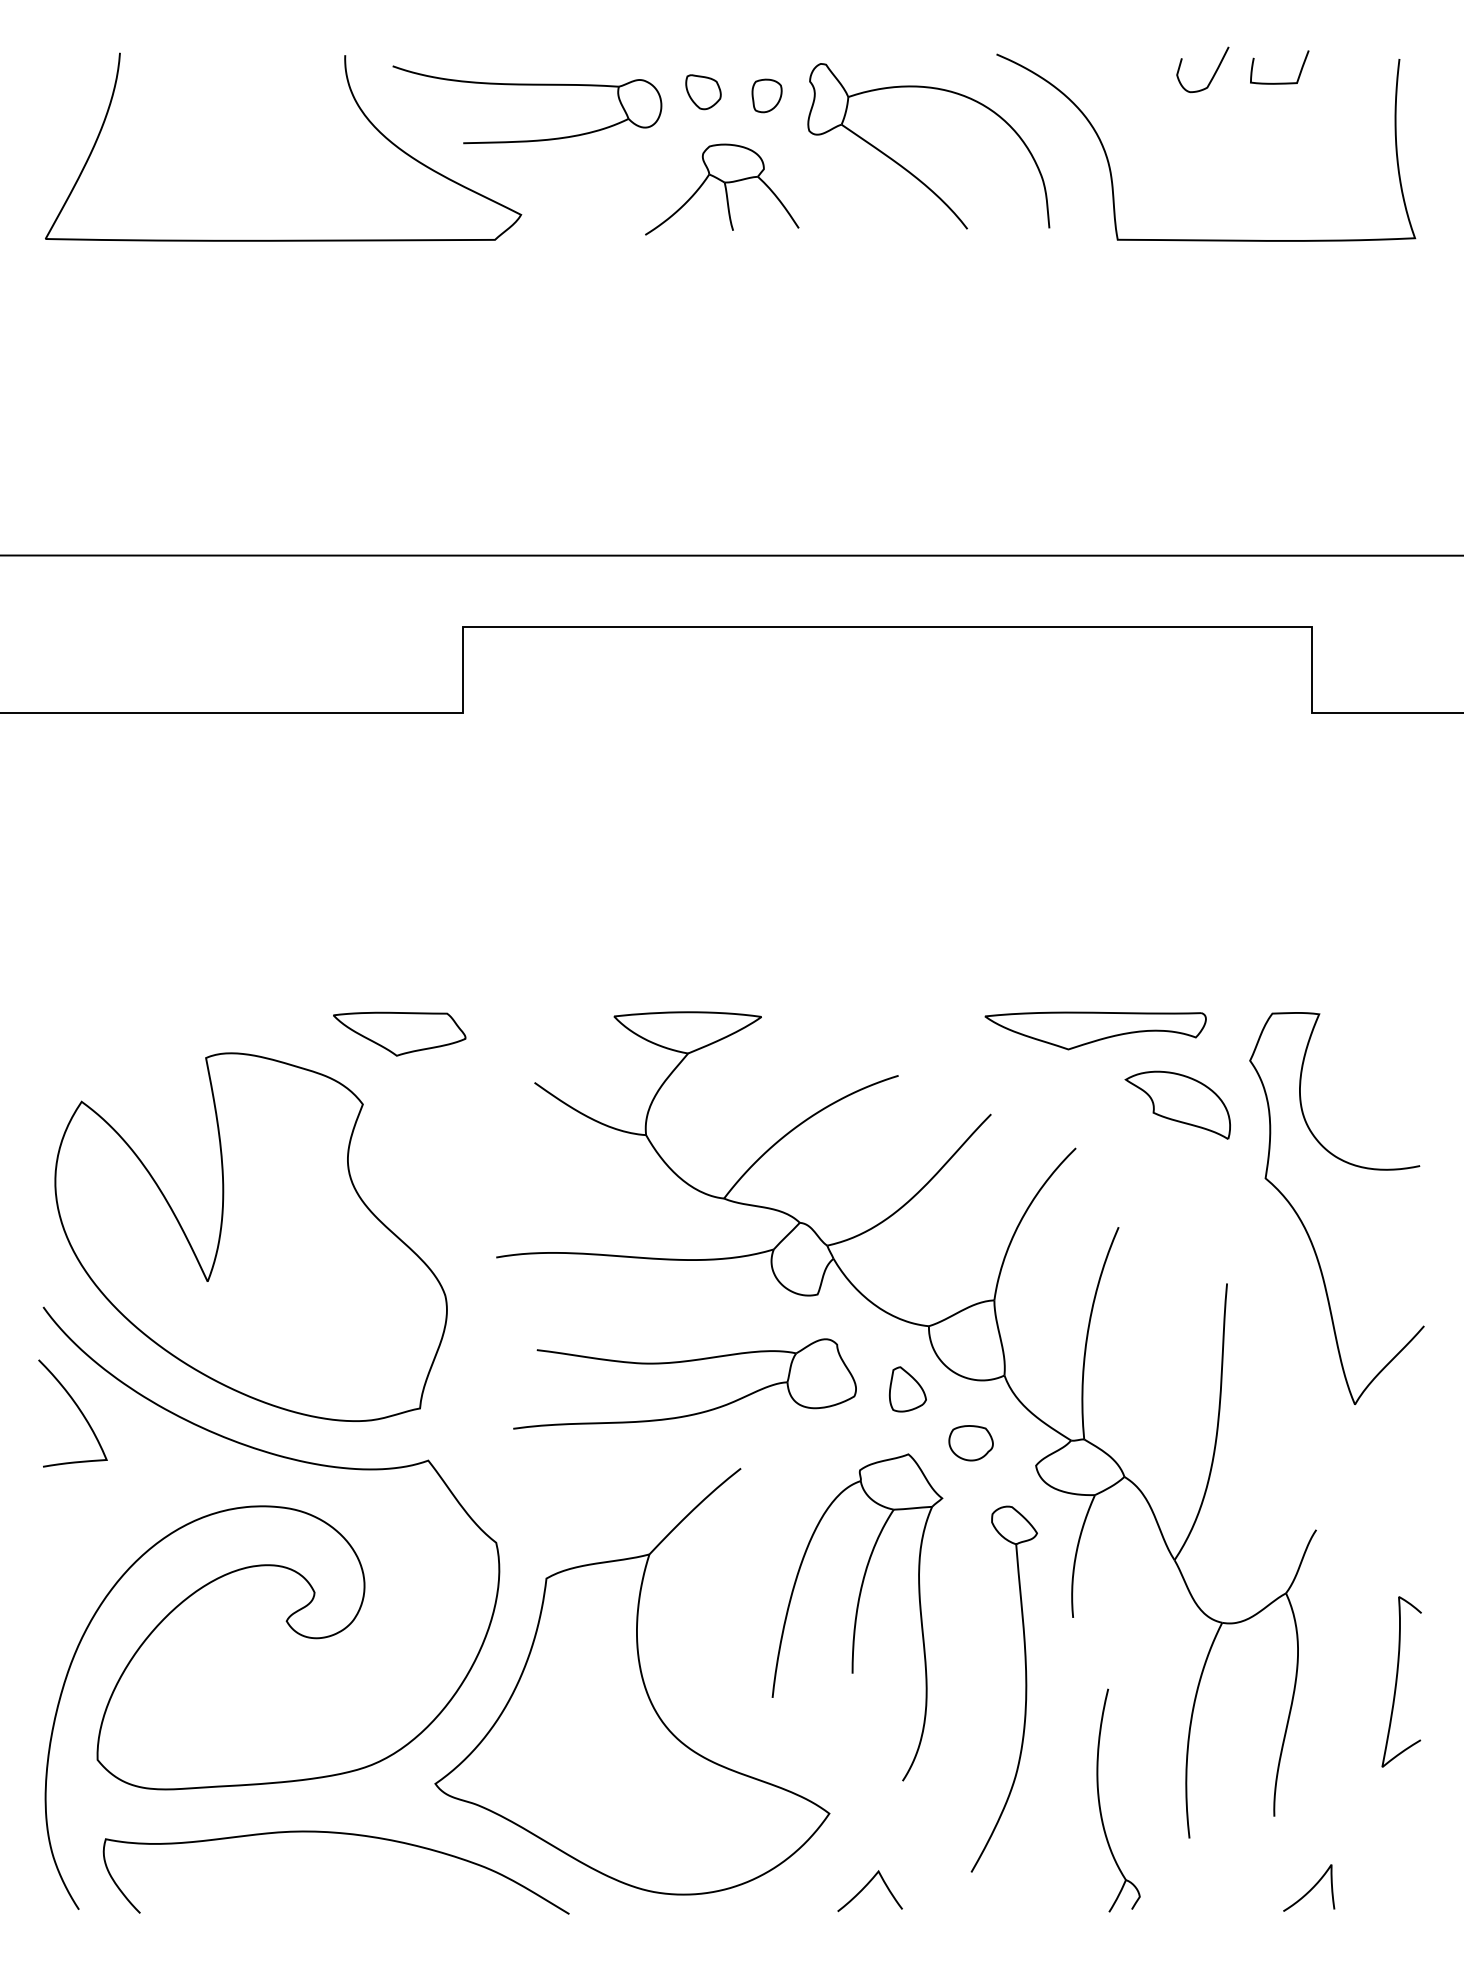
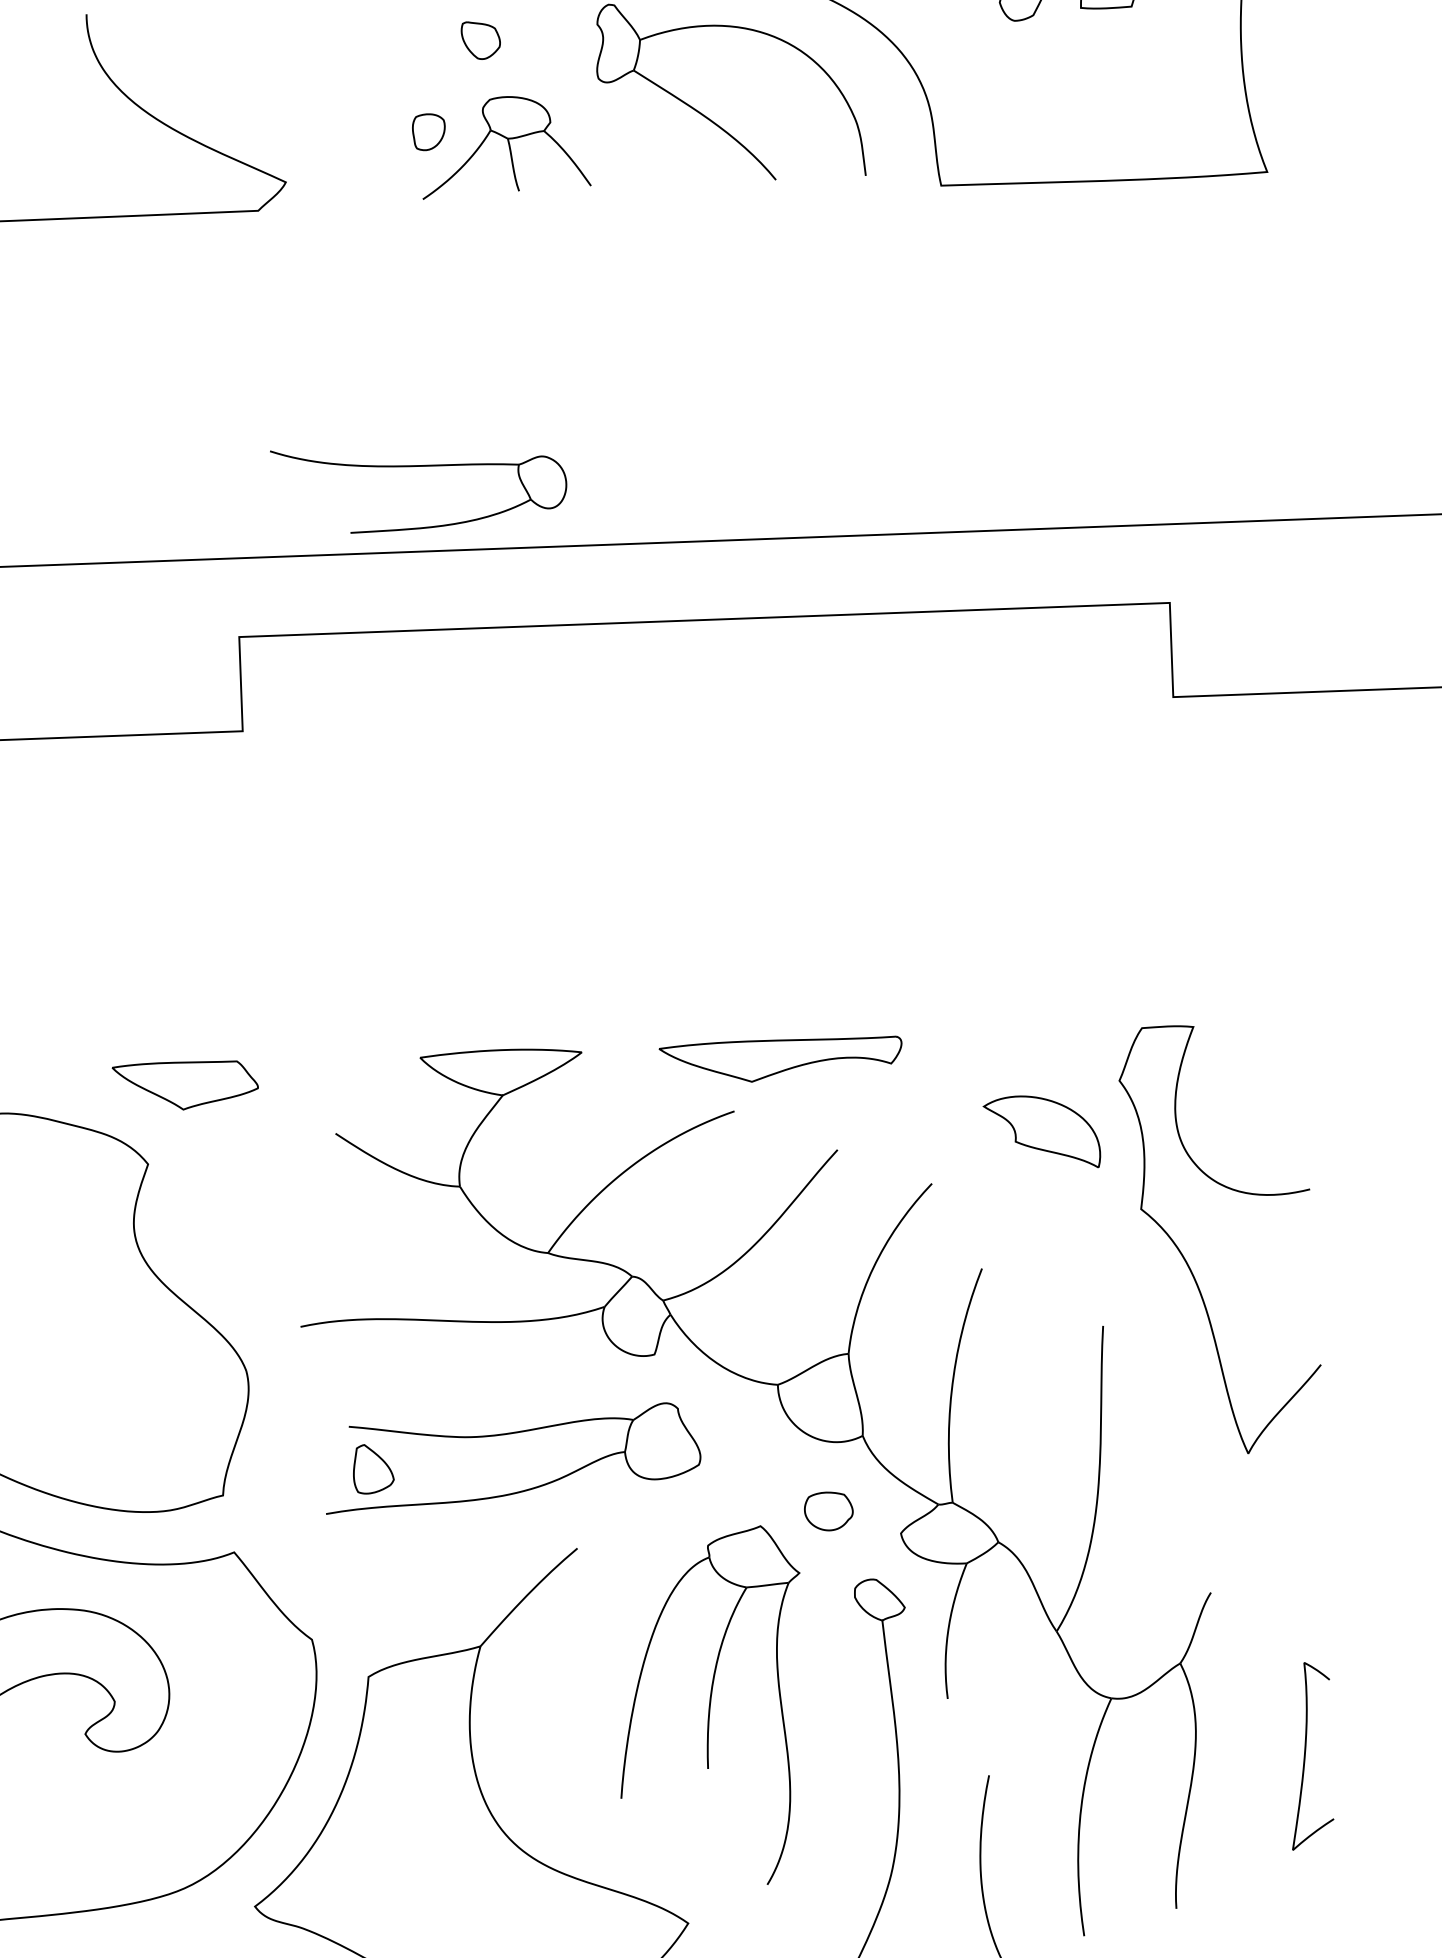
part: (527, 85) -> (418, 466), moved
part: (766, 95) -> (428, 131), moved
part: (1095, 1030) -> (780, 1059), moved
part: (907, 1389) -> (373, 1469), moved

